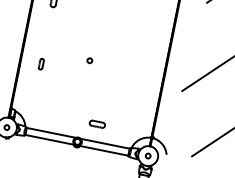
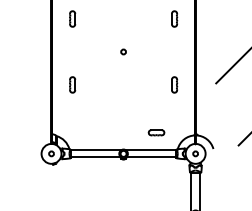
part: (154, 19) -> (174, 18), added
circle: (89, 60) -> (123, 51), moved
part: (41, 63) -> (72, 84), size x1.43
part: (141, 83) -> (174, 84), added
part: (97, 124) -> (156, 132), moved

